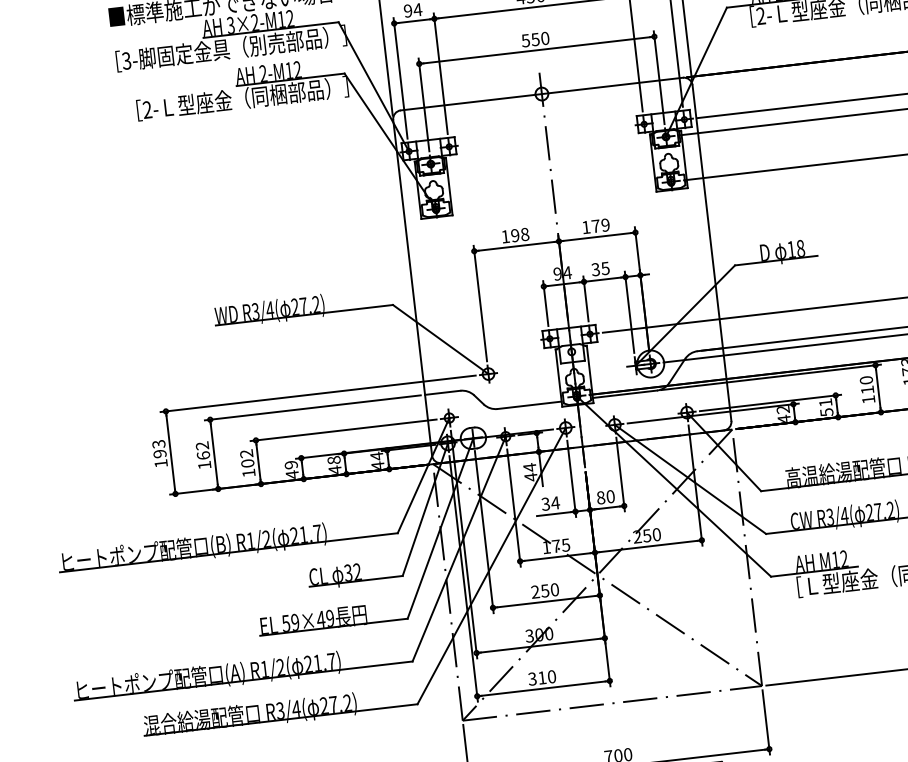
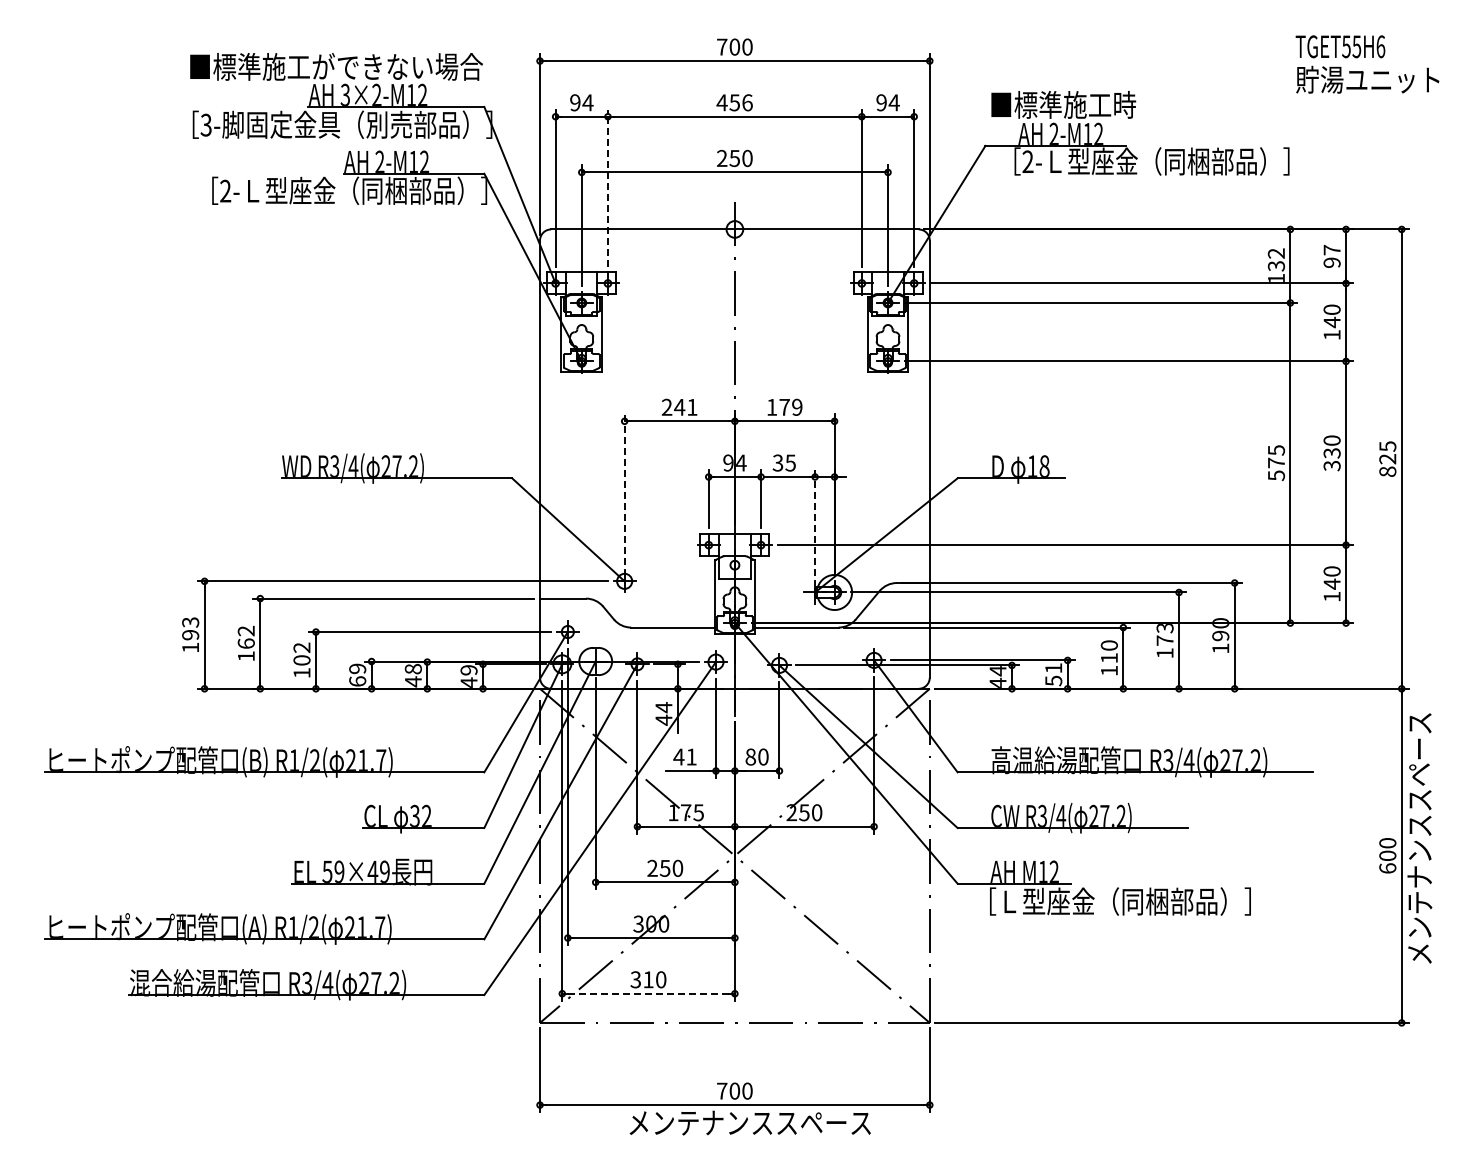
text: (525, 40) -> (721, 158), 550 -> 250
line: (440, 73) -> (607, 187), solid -> dashed
text: (515, 234) -> (679, 406), 198 -> 241
line: (480, 303) -> (624, 489), solid -> dashed
line: (629, 311) -> (815, 522), solid -> dashed
text: (782, 410) -> (997, 671), 42 -> 44
text: (376, 455) -> (468, 669), 44 -> 49
text: (292, 474) -> (357, 681), 49 -> 69
text: (550, 503) -> (685, 756), 34 -> 41
line: (543, 688) -> (648, 993), solid -> dashed

